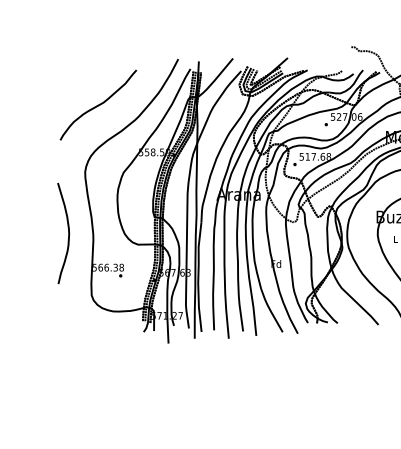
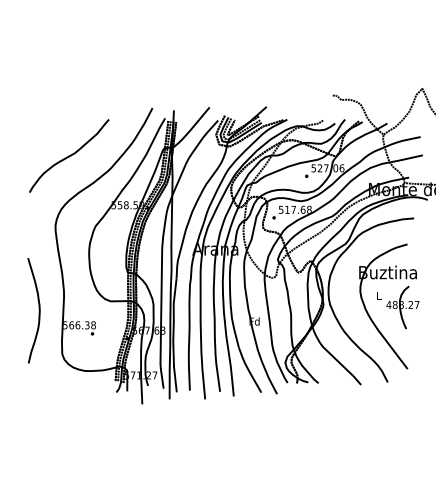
curve: (67, 233) -> (38, 310), moved

